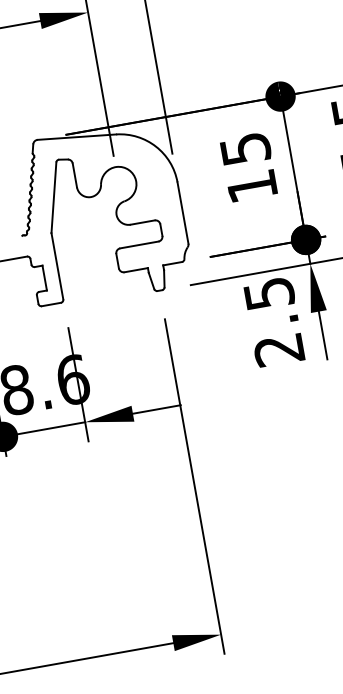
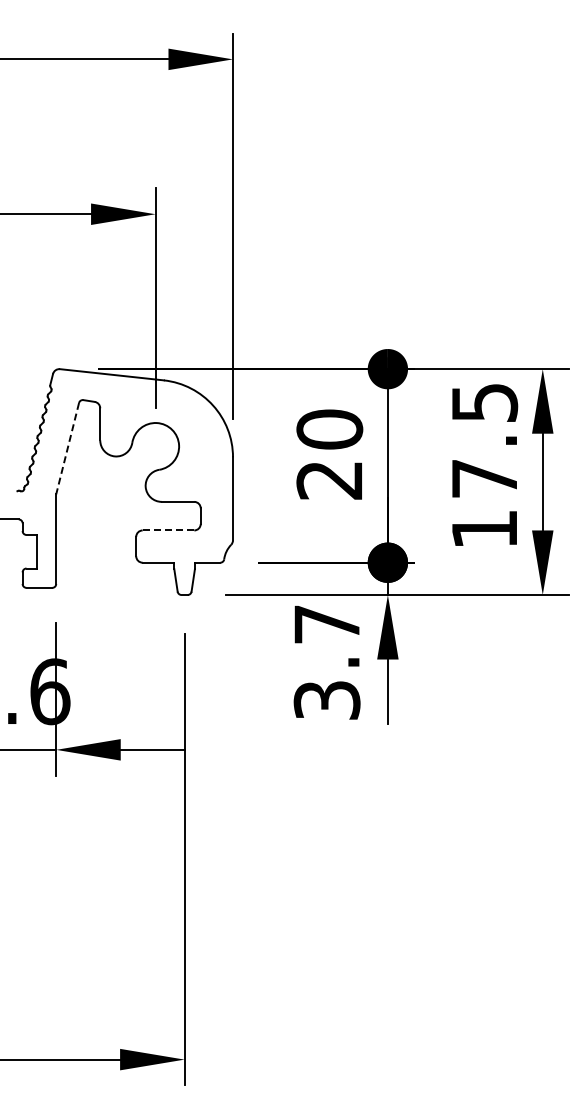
text: (248, 167) -> (329, 454), 15 -> 20
line: (53, 198) -> (67, 449), solid -> dashed
line: (139, 245) -> (168, 530), solid -> dashed
text: (273, 321) -> (326, 662), 2.5 -> 3.7

